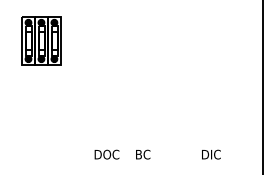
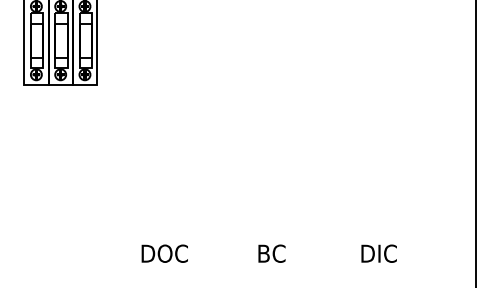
text: (106, 154) -> (163, 253), moved
text: (143, 154) -> (272, 253), moved

